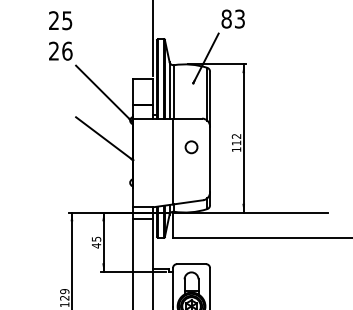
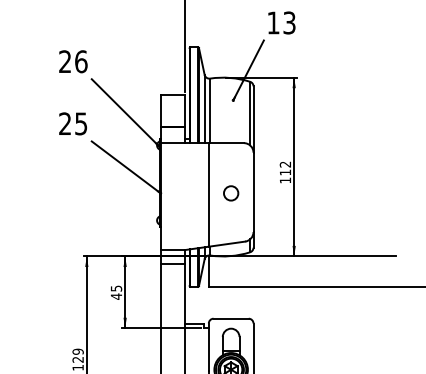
text: (226, 18) -> (273, 22), 83 -> 13
text: (60, 20) -> (73, 123), moved
circle: (191, 147) -> (231, 193), moved

